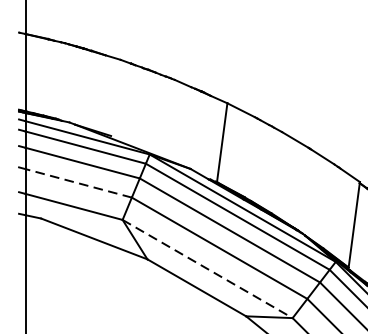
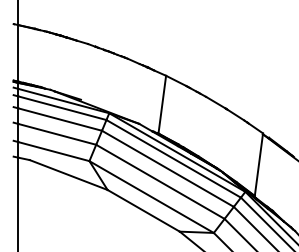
line: (77, 183) -> (56, 134), dashed -> solid
line: (207, 269) -> (151, 197), dashed -> solid

